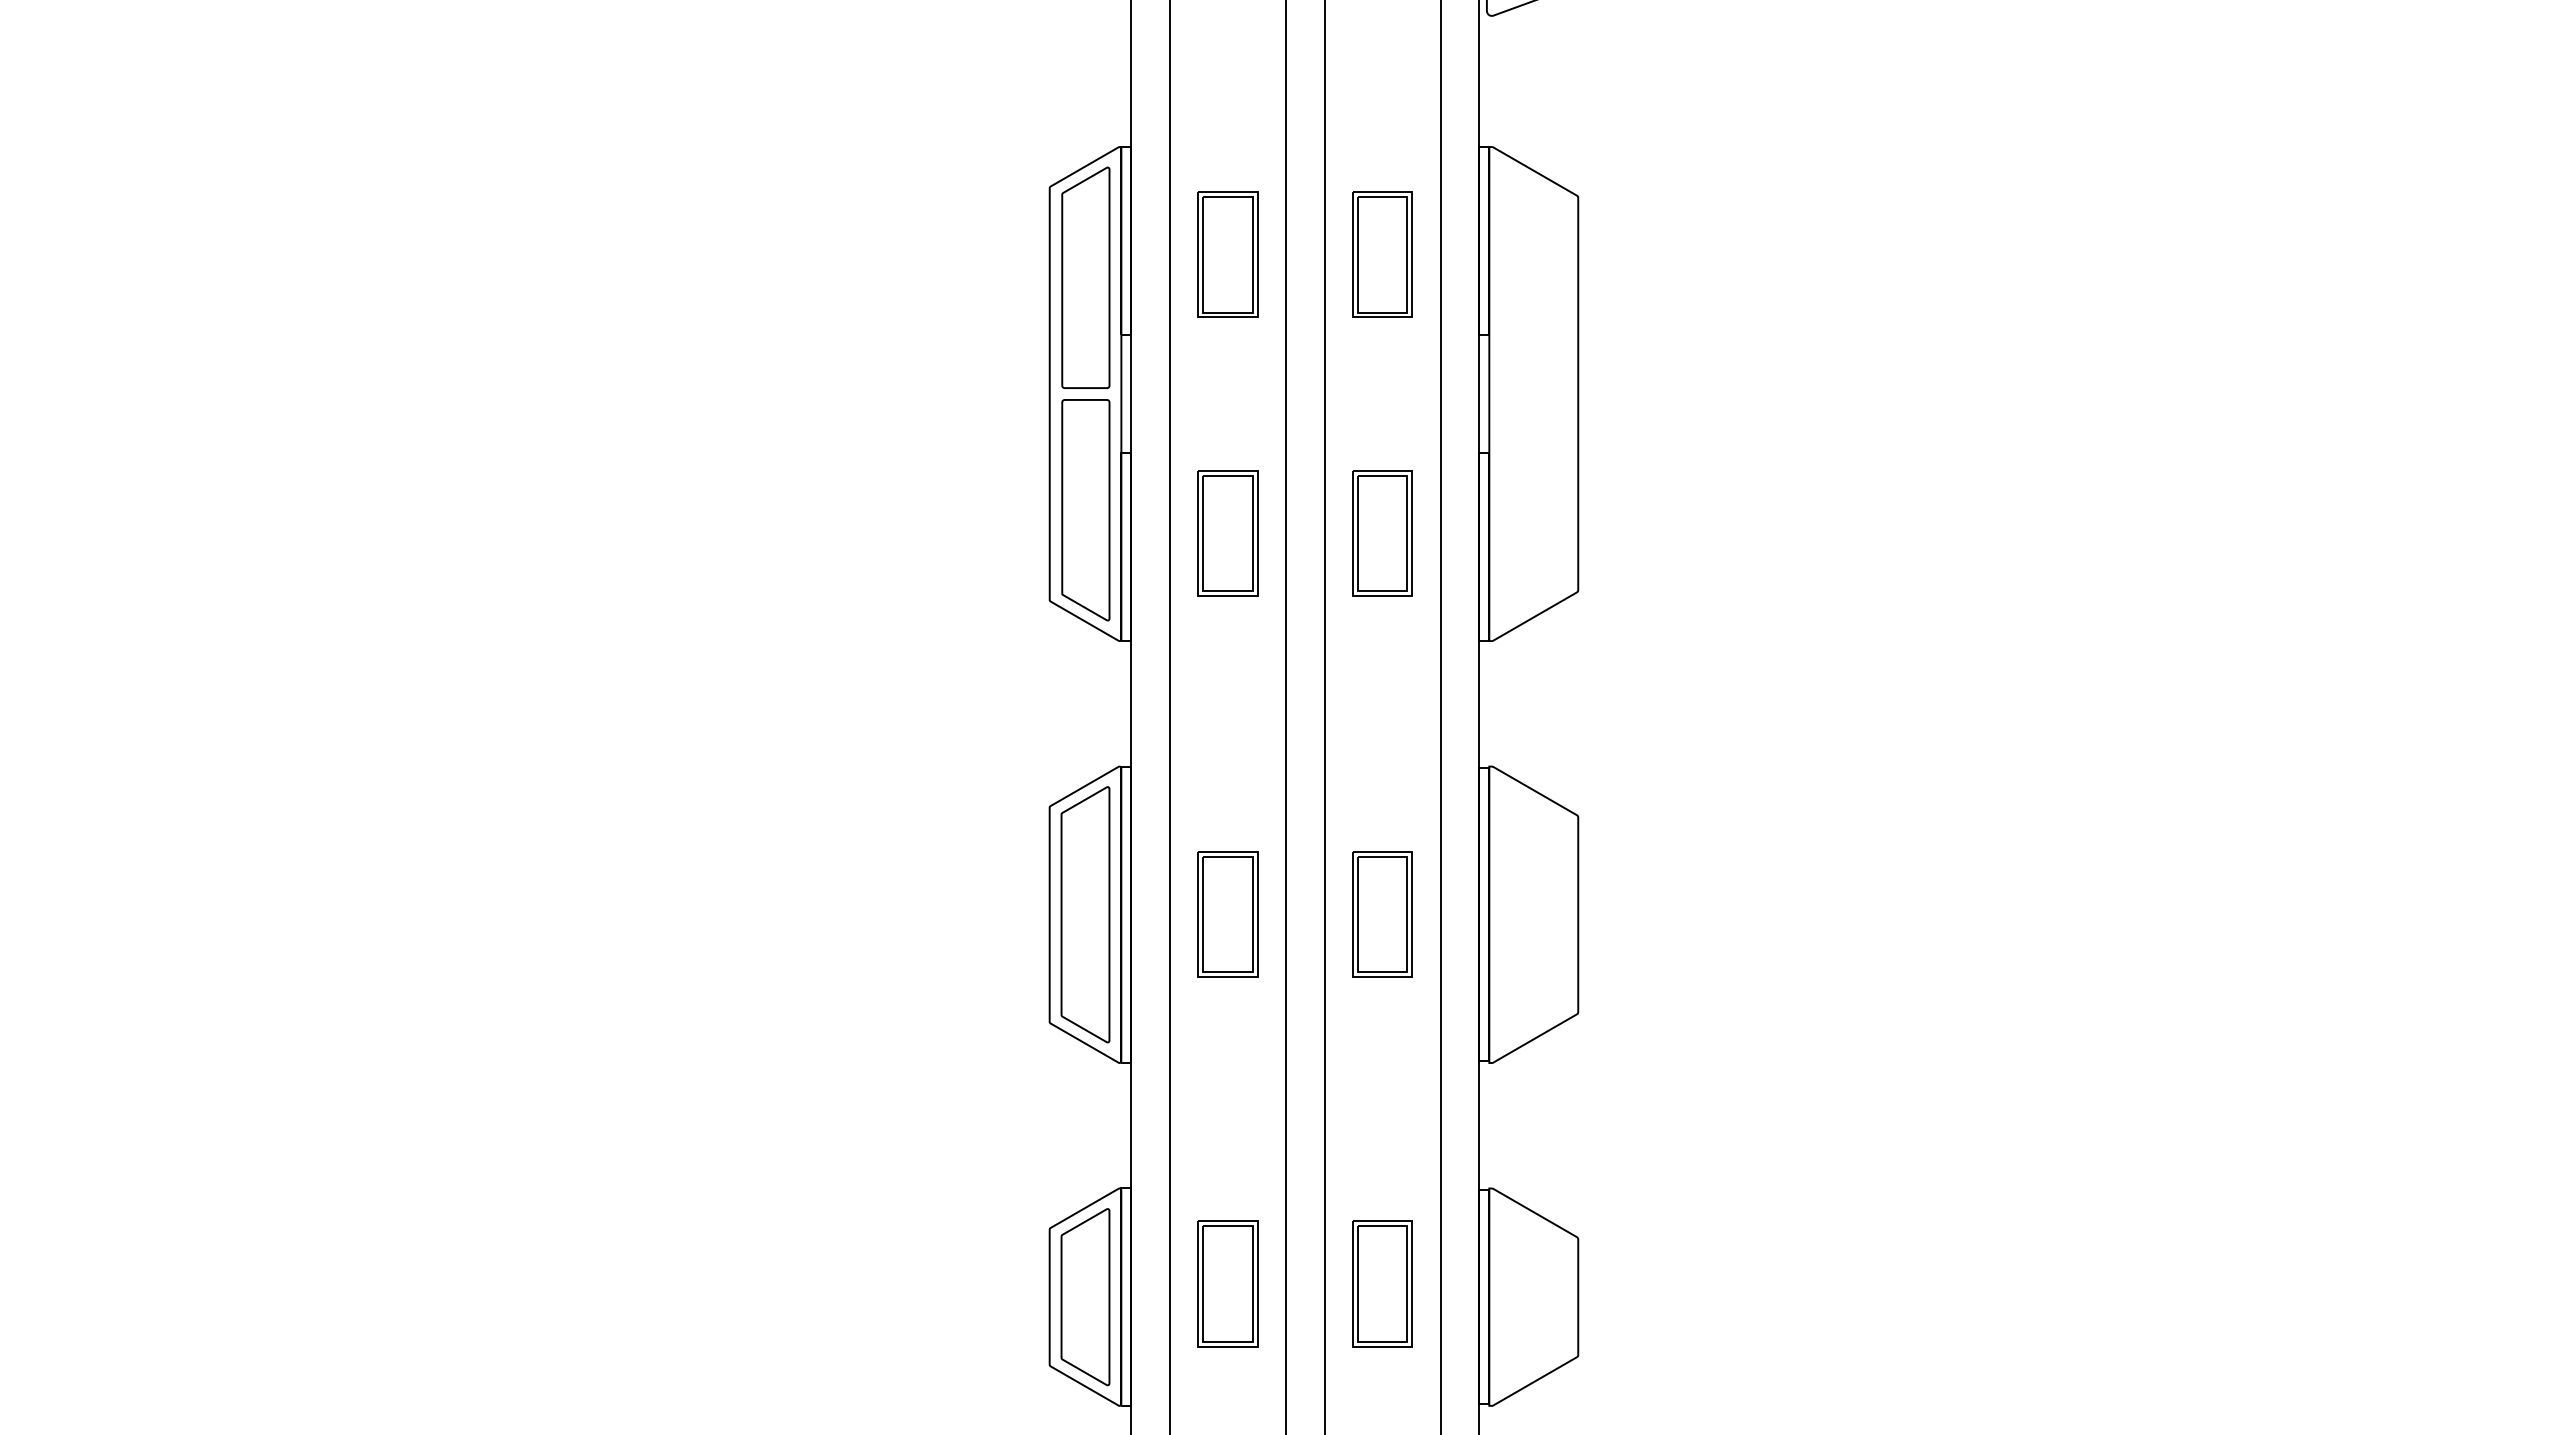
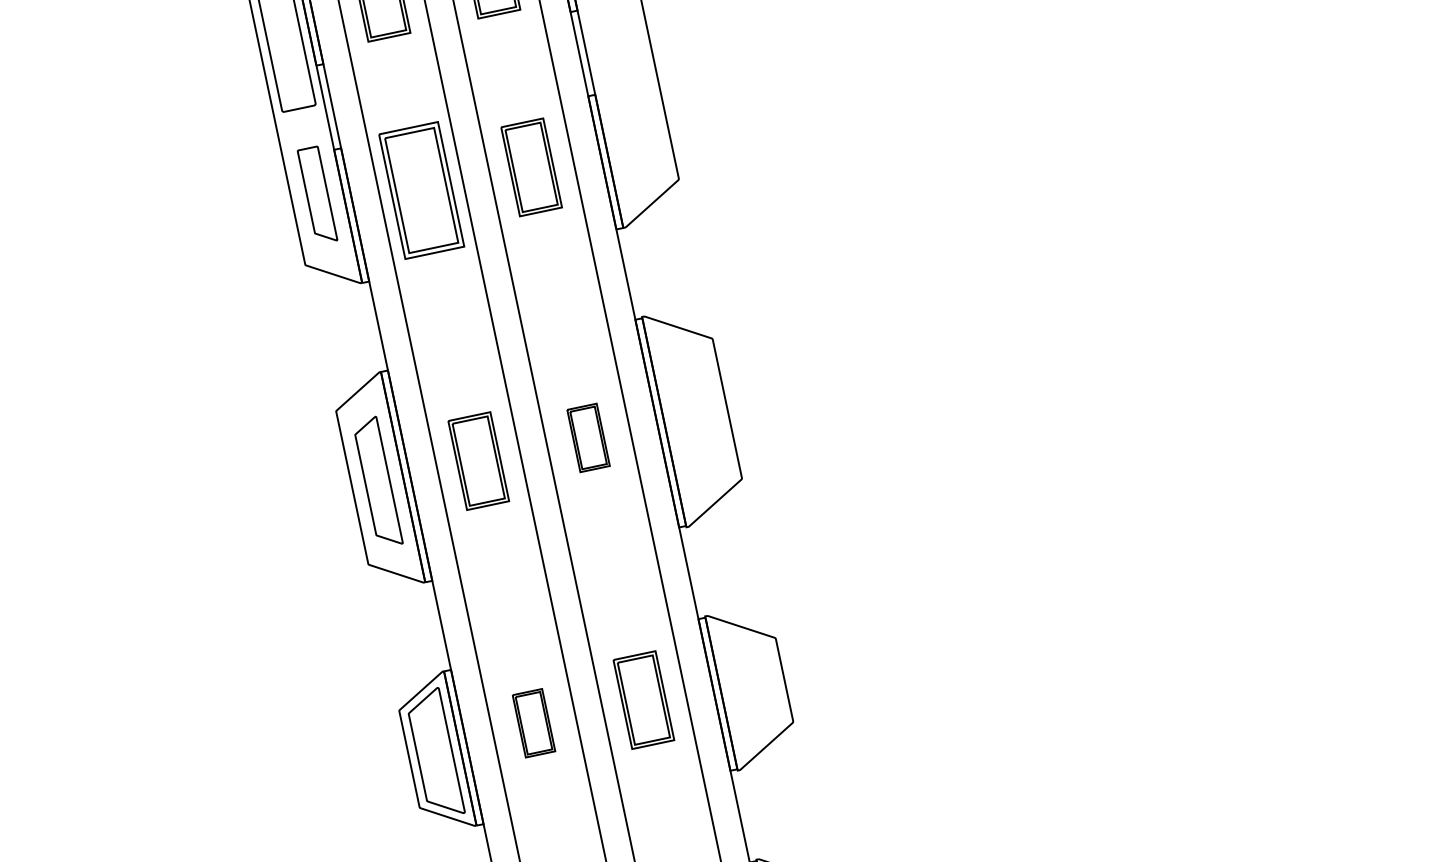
part: (1085, 510) -> (317, 195), size x0.6
part: (1227, 533) -> (421, 190), size x1.4
part: (1085, 914) -> (377, 482), size x0.7
part: (1382, 914) -> (588, 437), size x0.7
part: (1227, 1283) -> (533, 722), size x0.7

